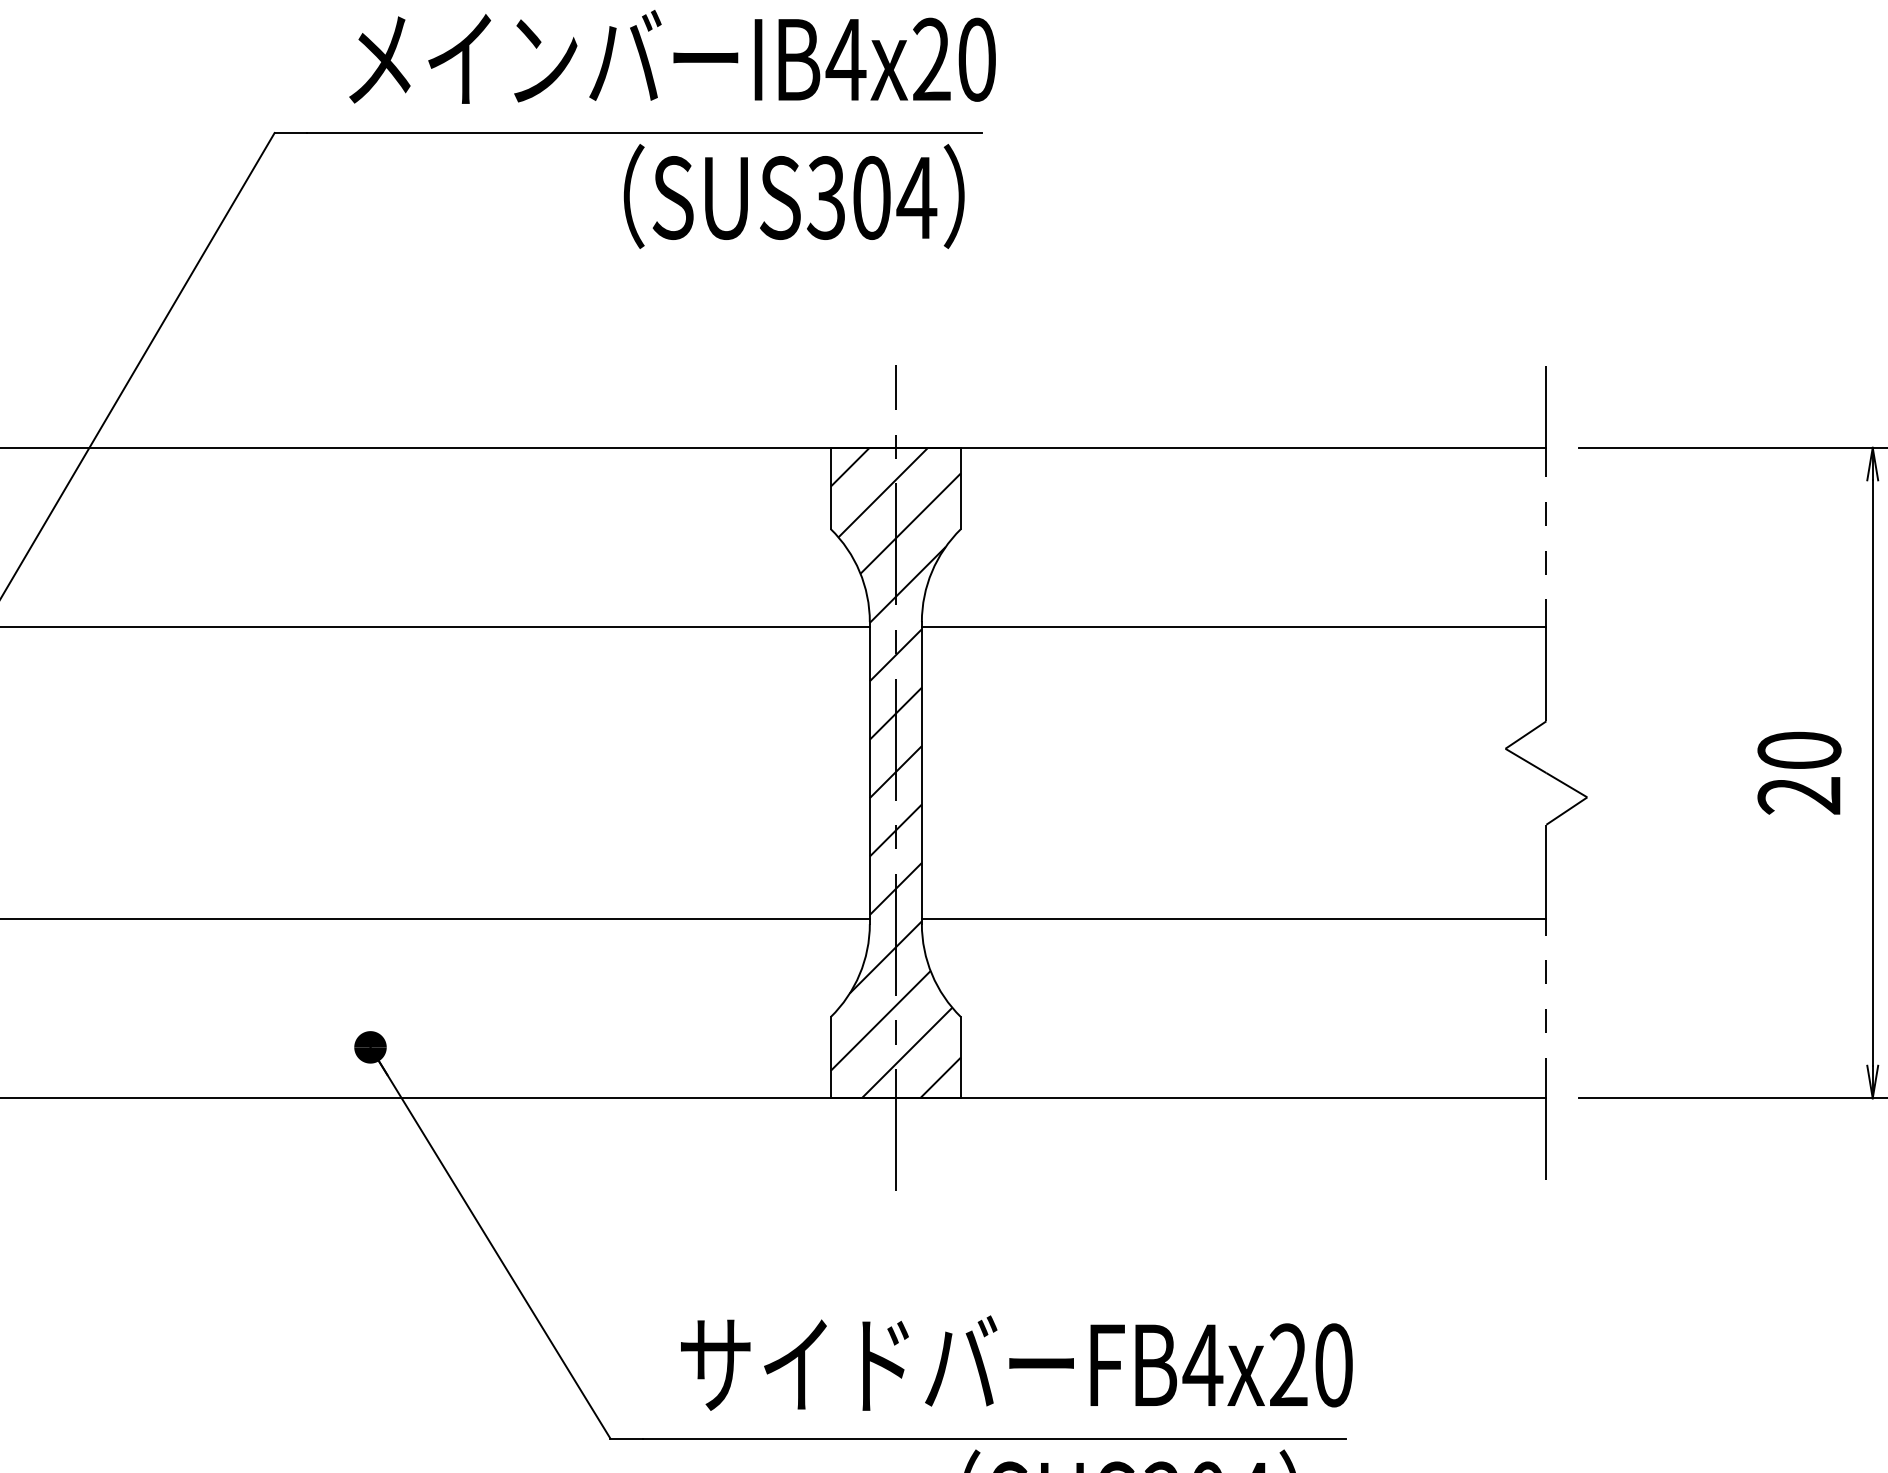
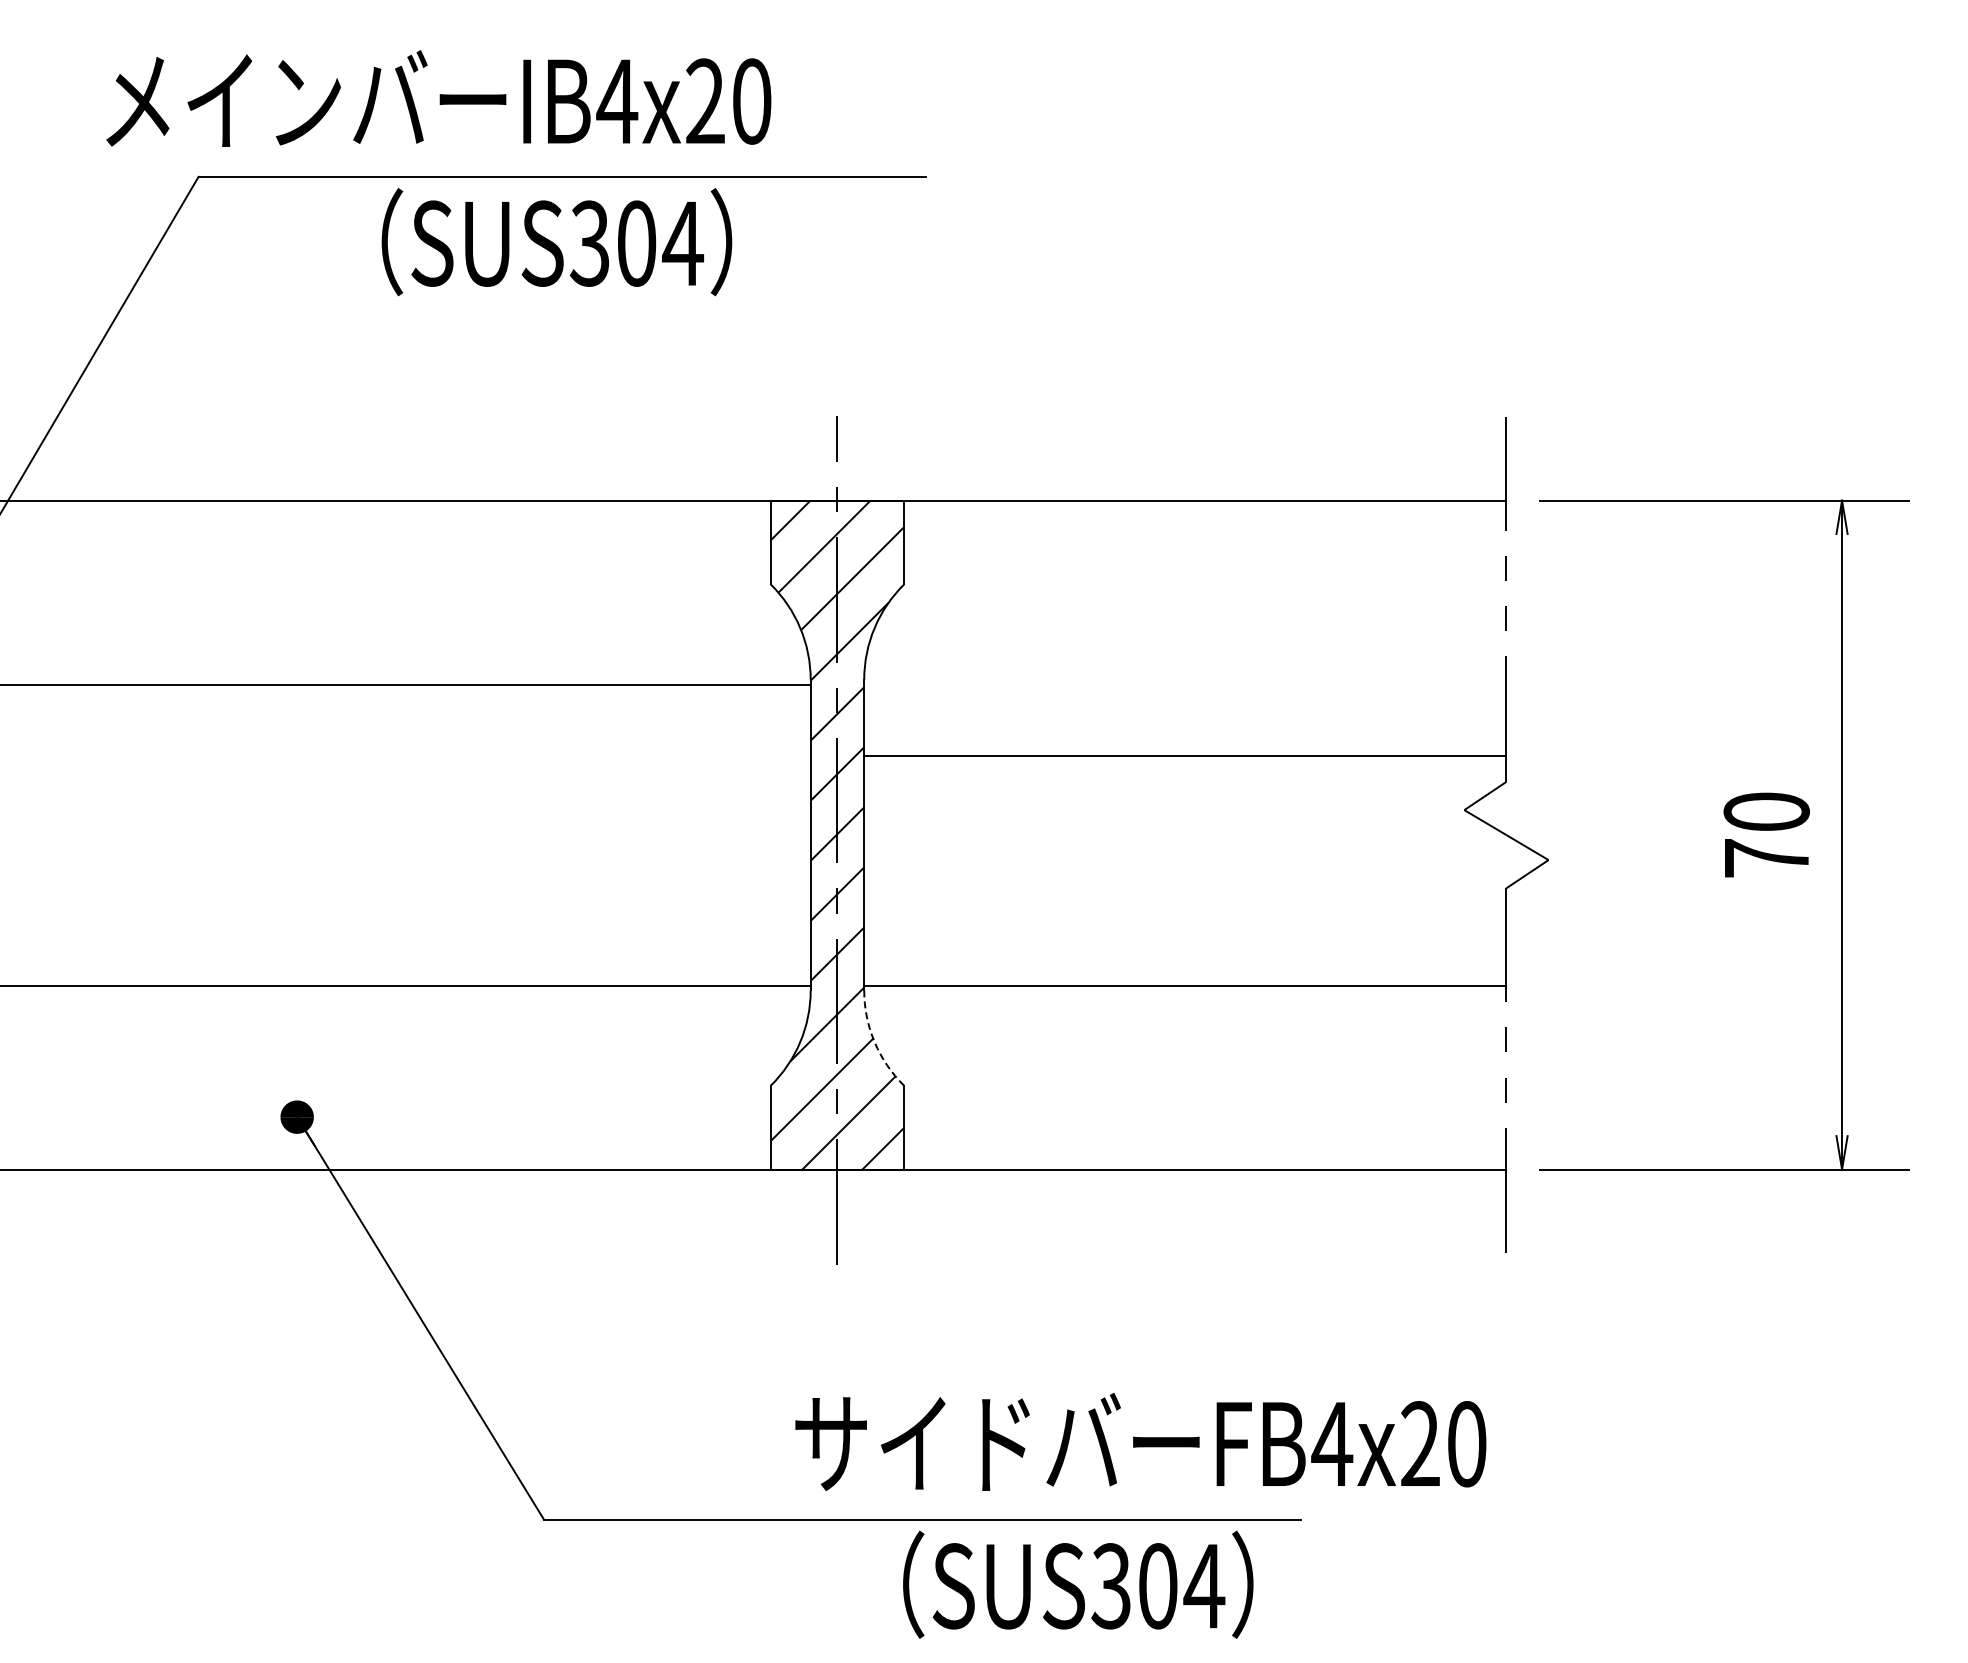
text: (672, 56) -> (438, 98), moved
text: (793, 196) -> (556, 242), moved
line: (1234, 626) -> (1185, 755), moved
text: (1798, 795) -> (1765, 858), 20 -> 70
arc: (931, 974) -> (874, 1042), solid -> dashed
text: (1016, 1362) -> (1140, 1441), moved

